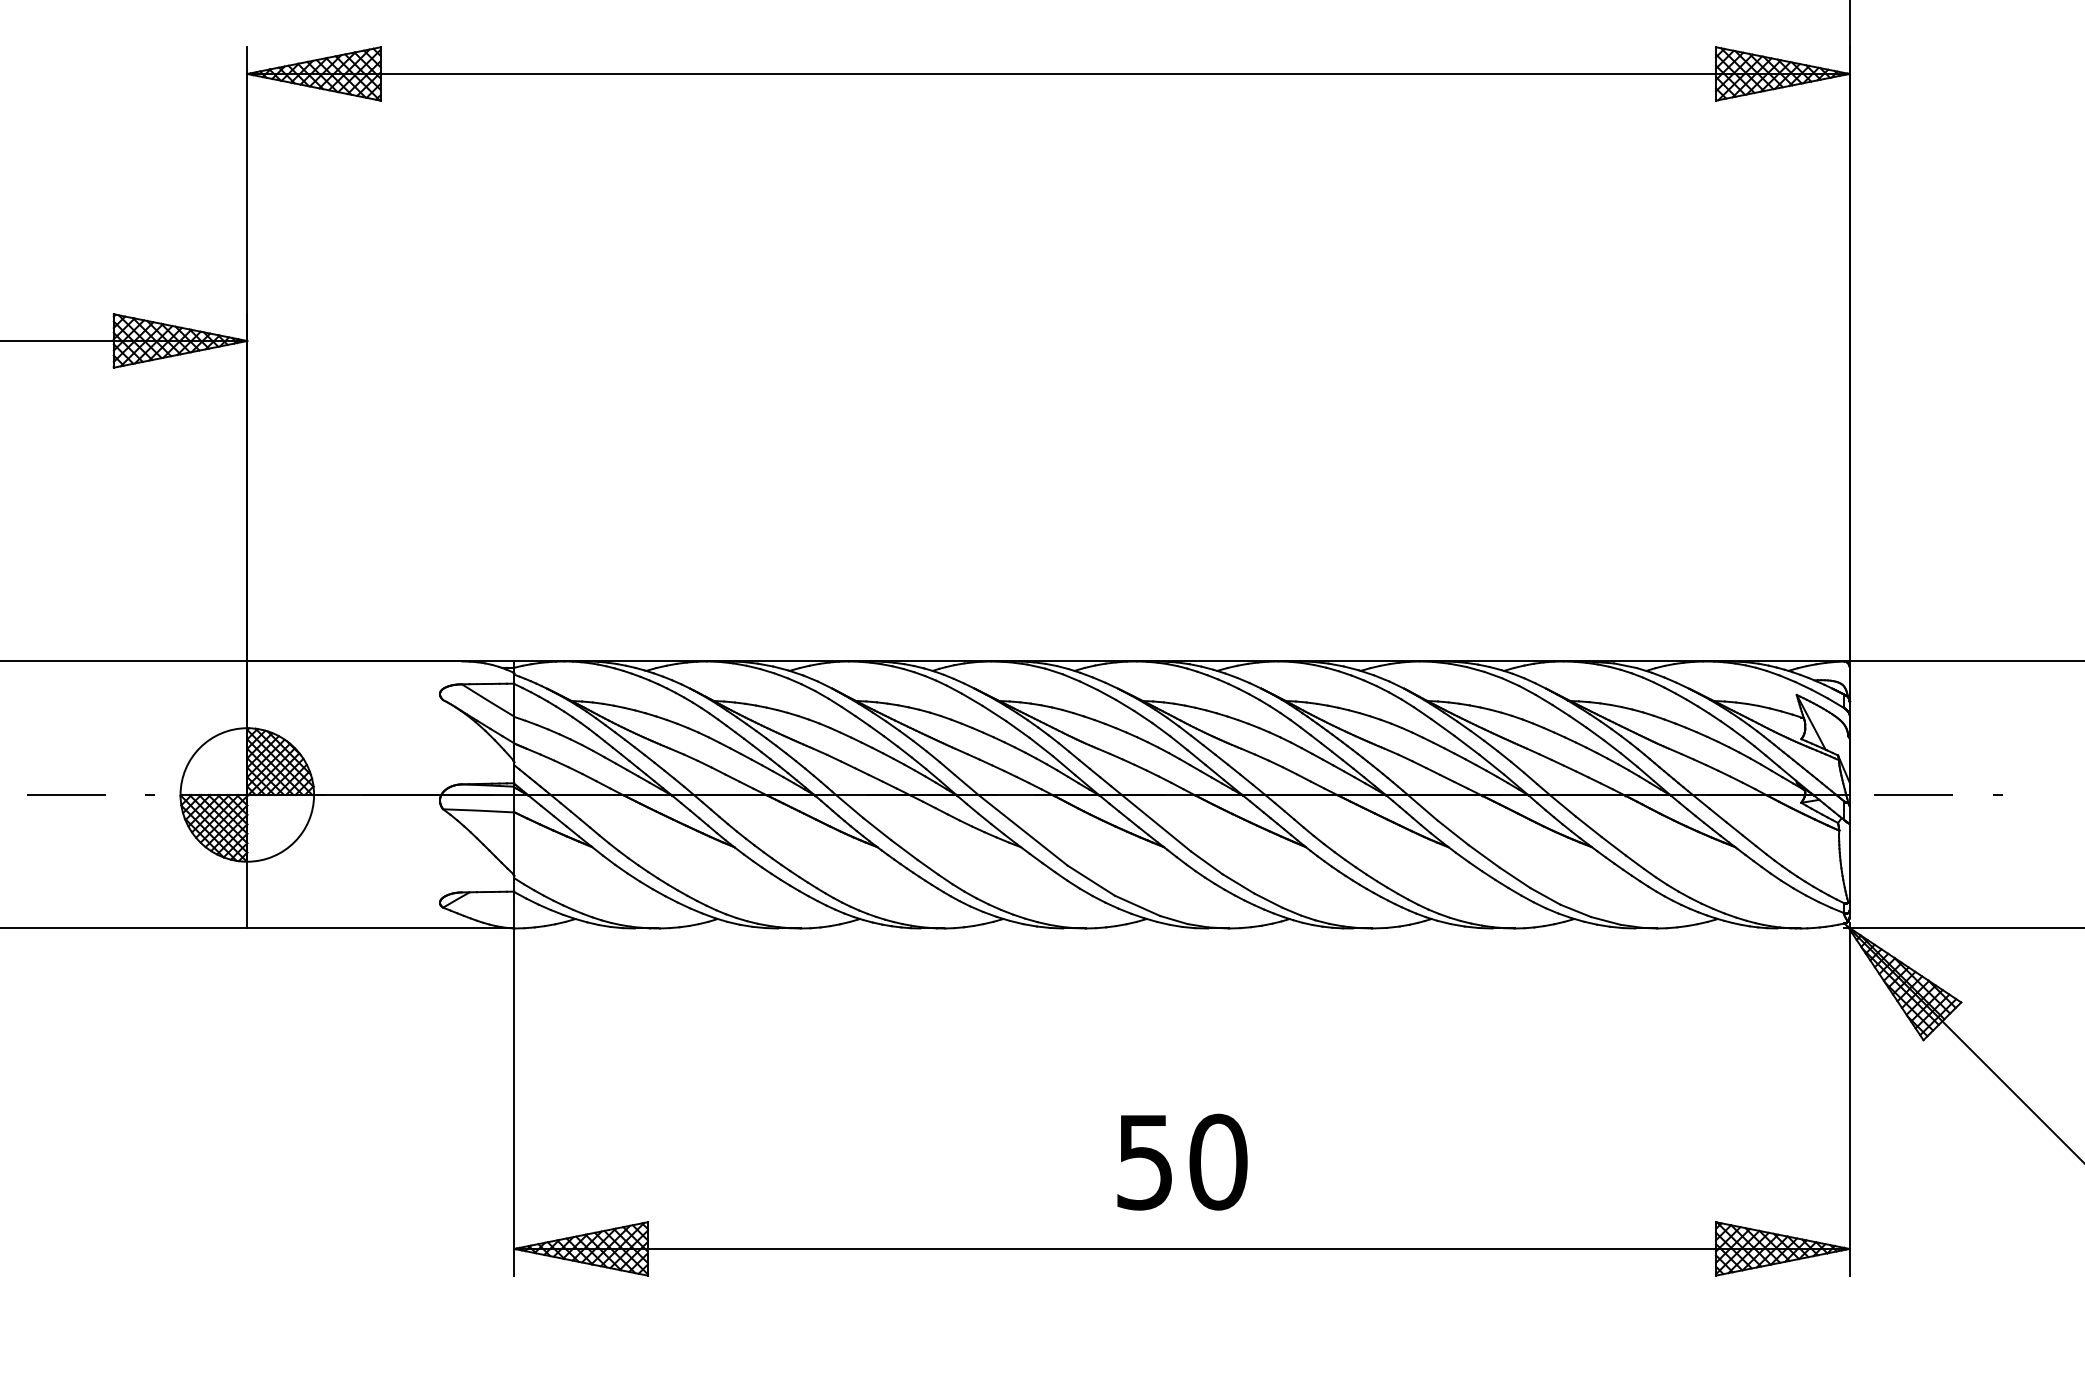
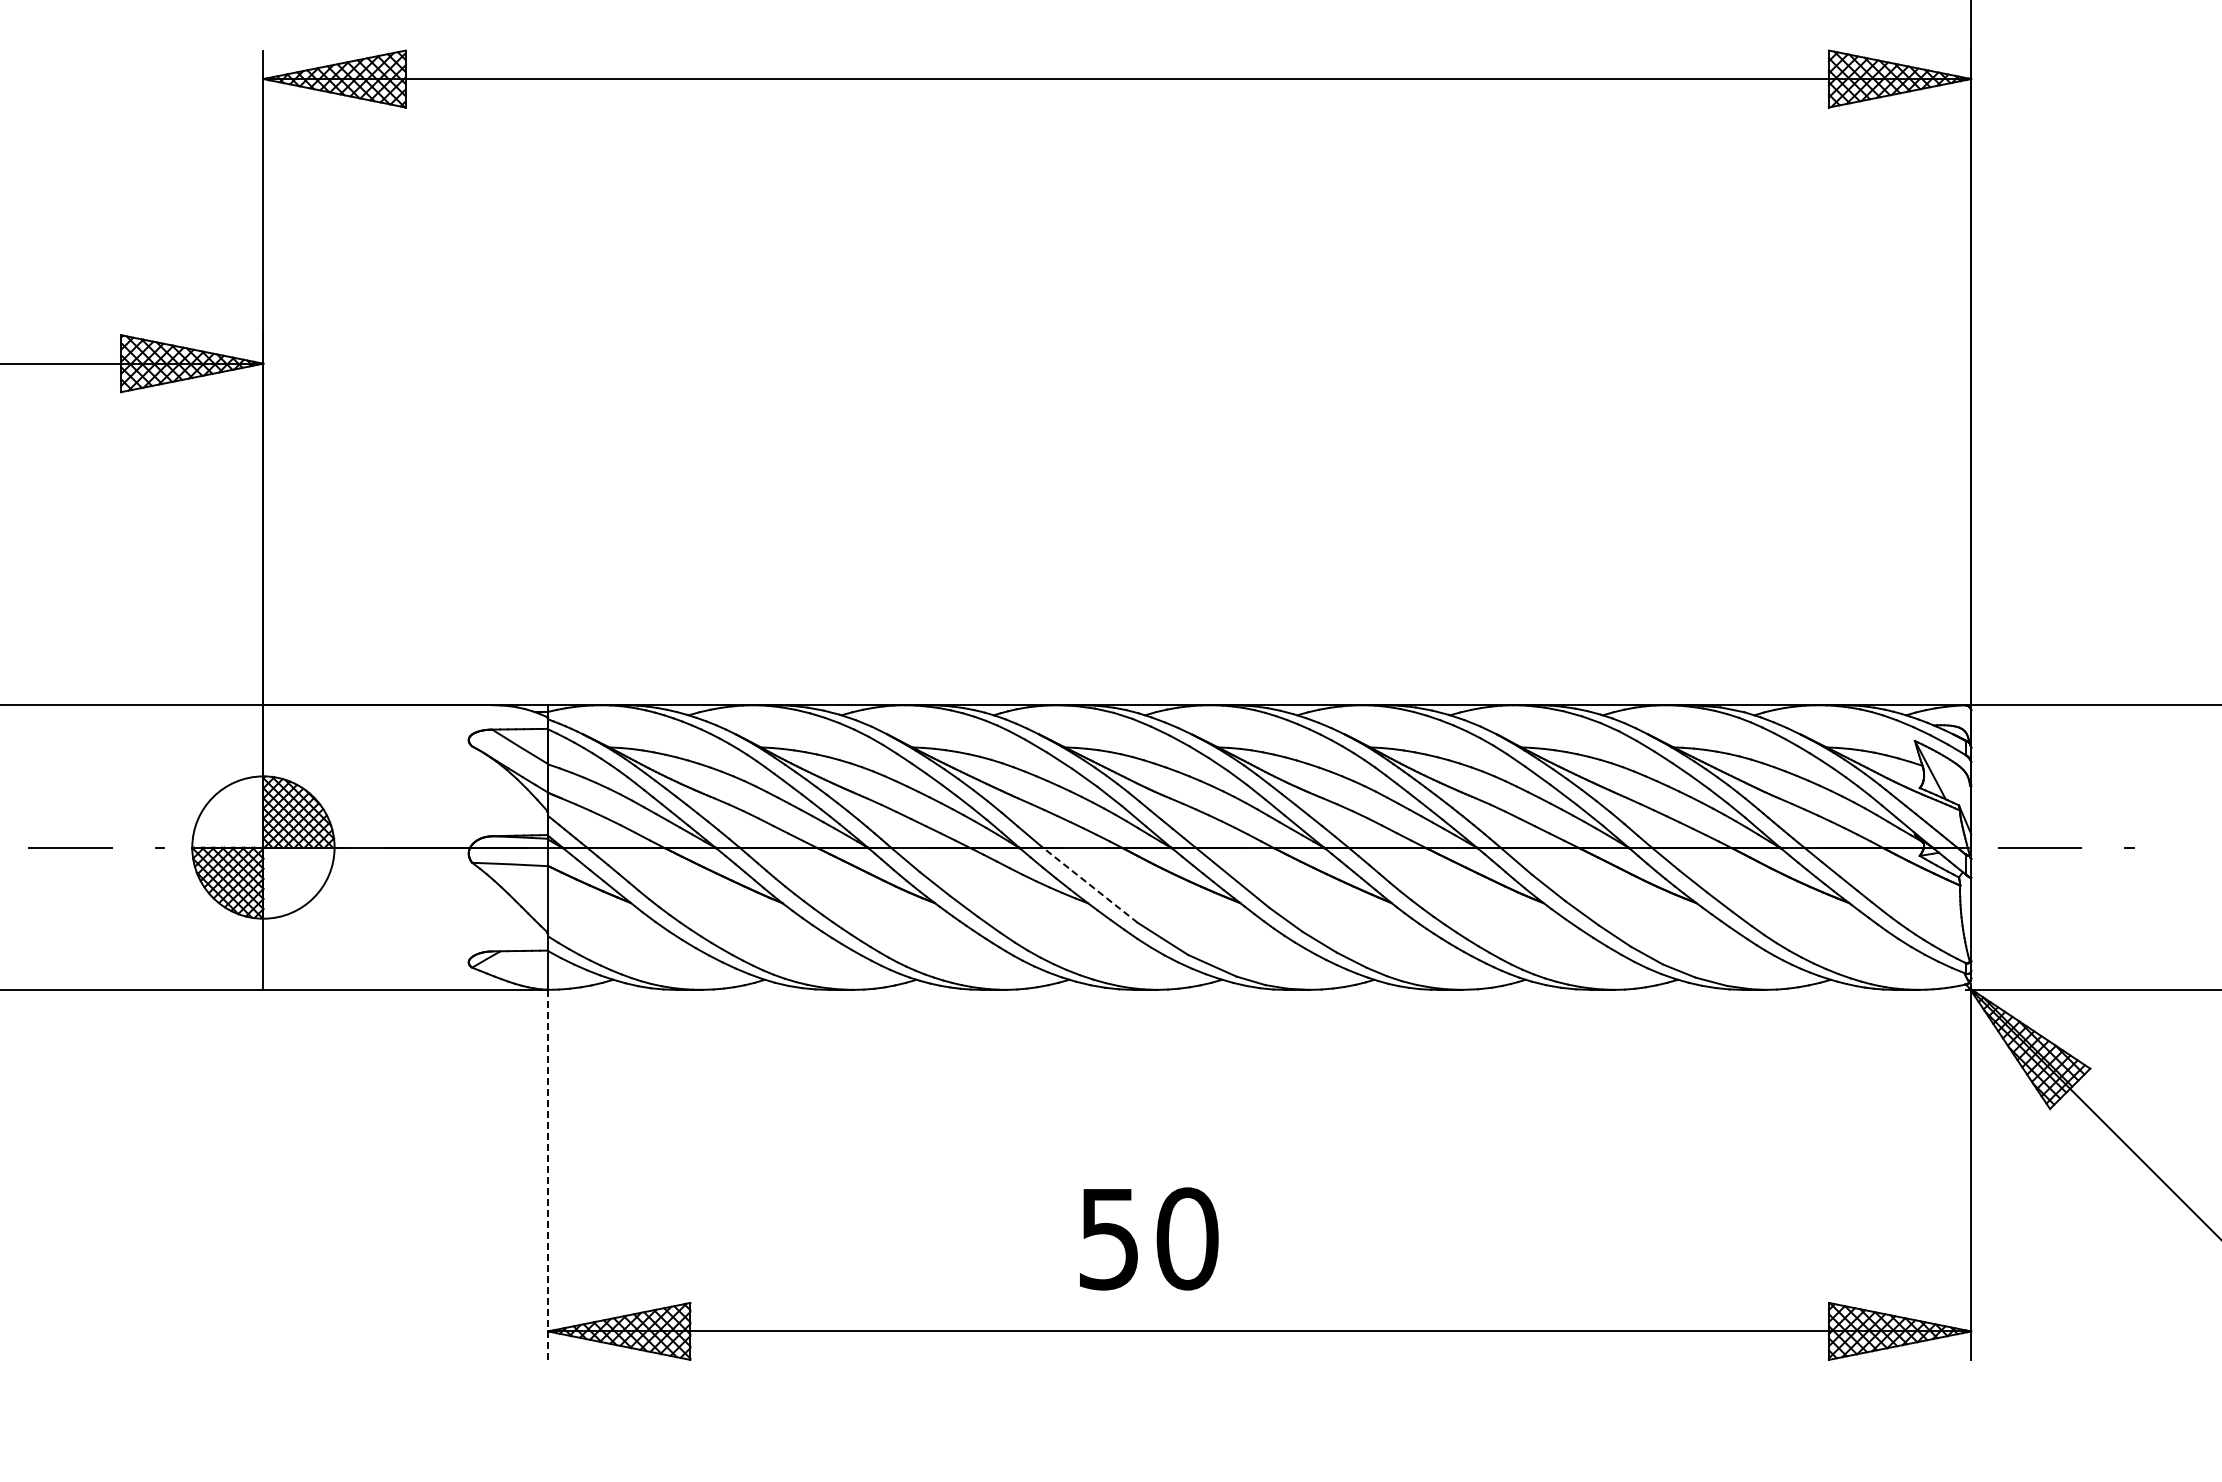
line: (1023, 830) -> (1090, 885), solid -> dashed
line: (514, 1102) -> (548, 1175), solid -> dashed
text: (1182, 1161) -> (1149, 1238), moved

